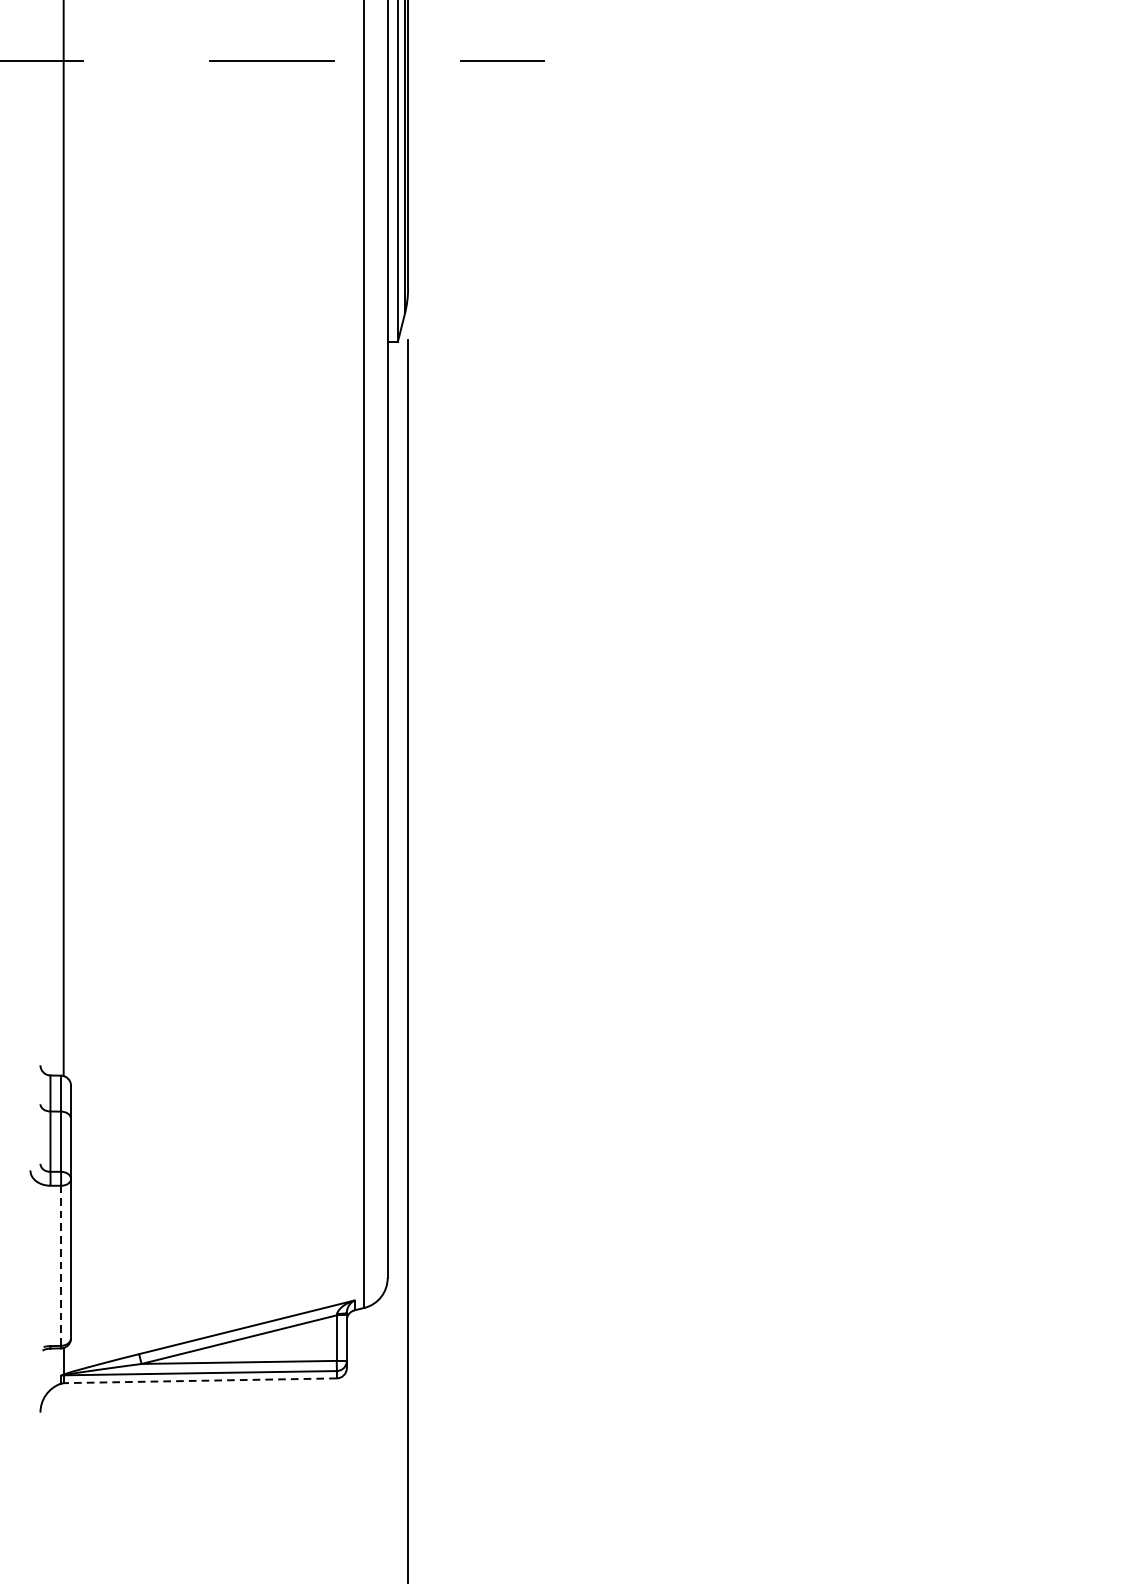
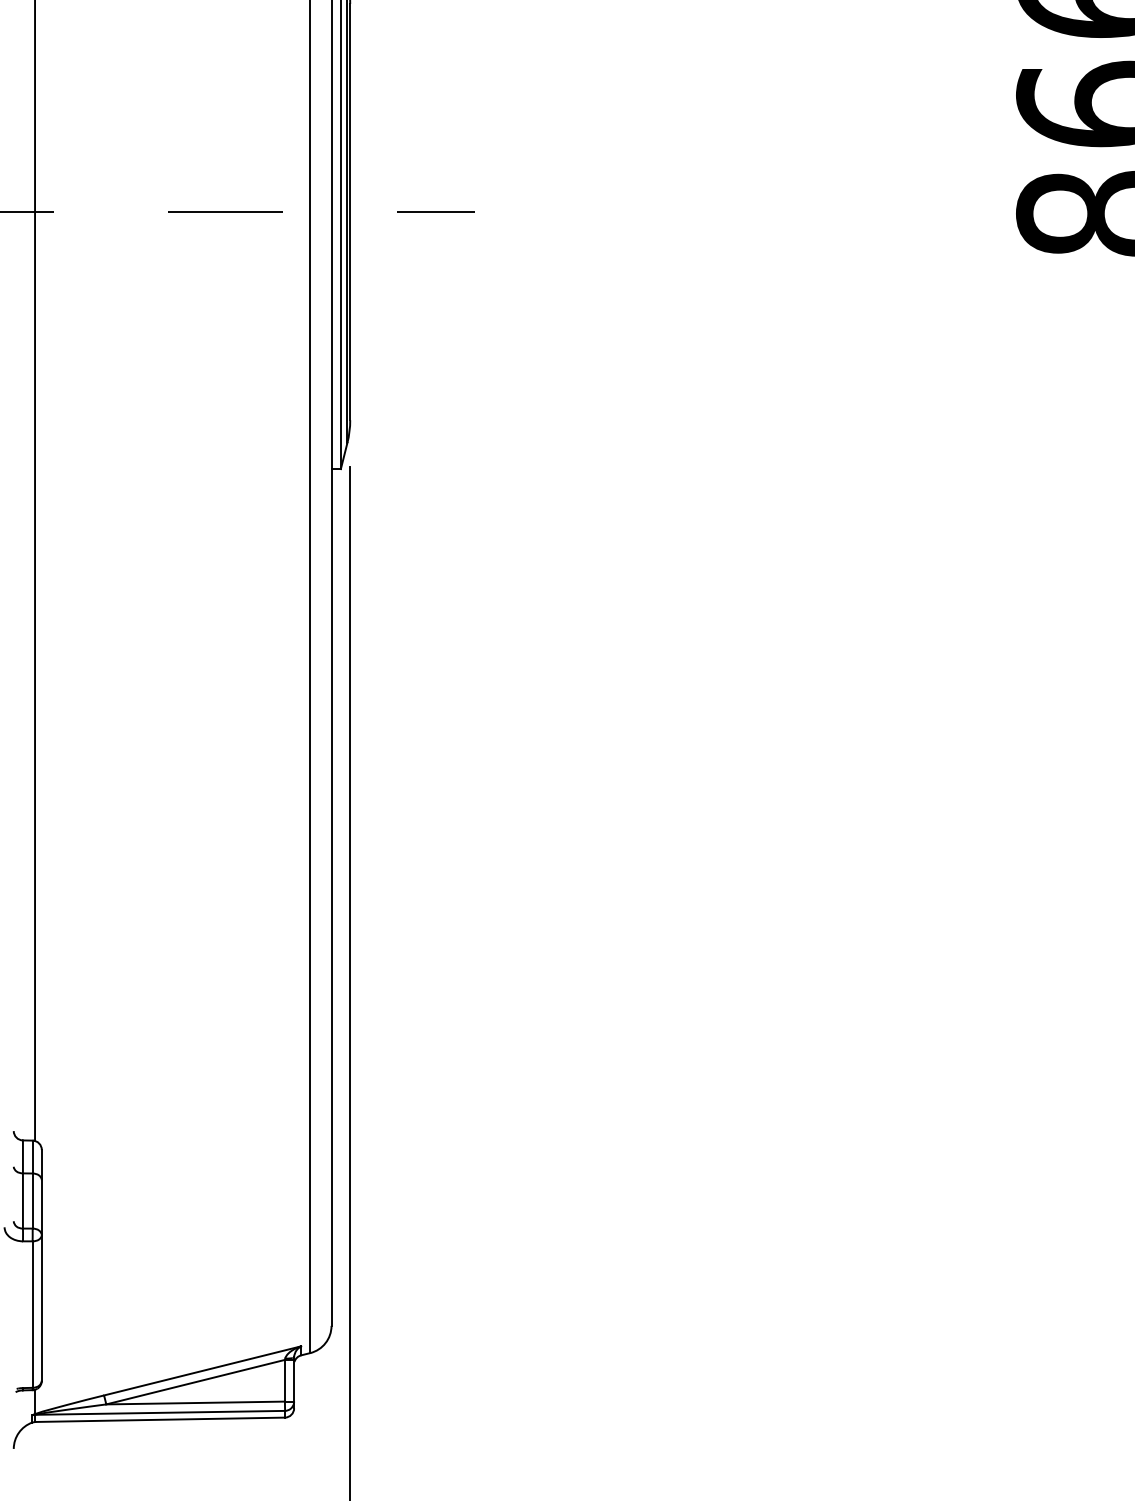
line: (60, 1265) -> (32, 1314), dashed -> solid
line: (200, 1380) -> (160, 1419), dashed -> solid

